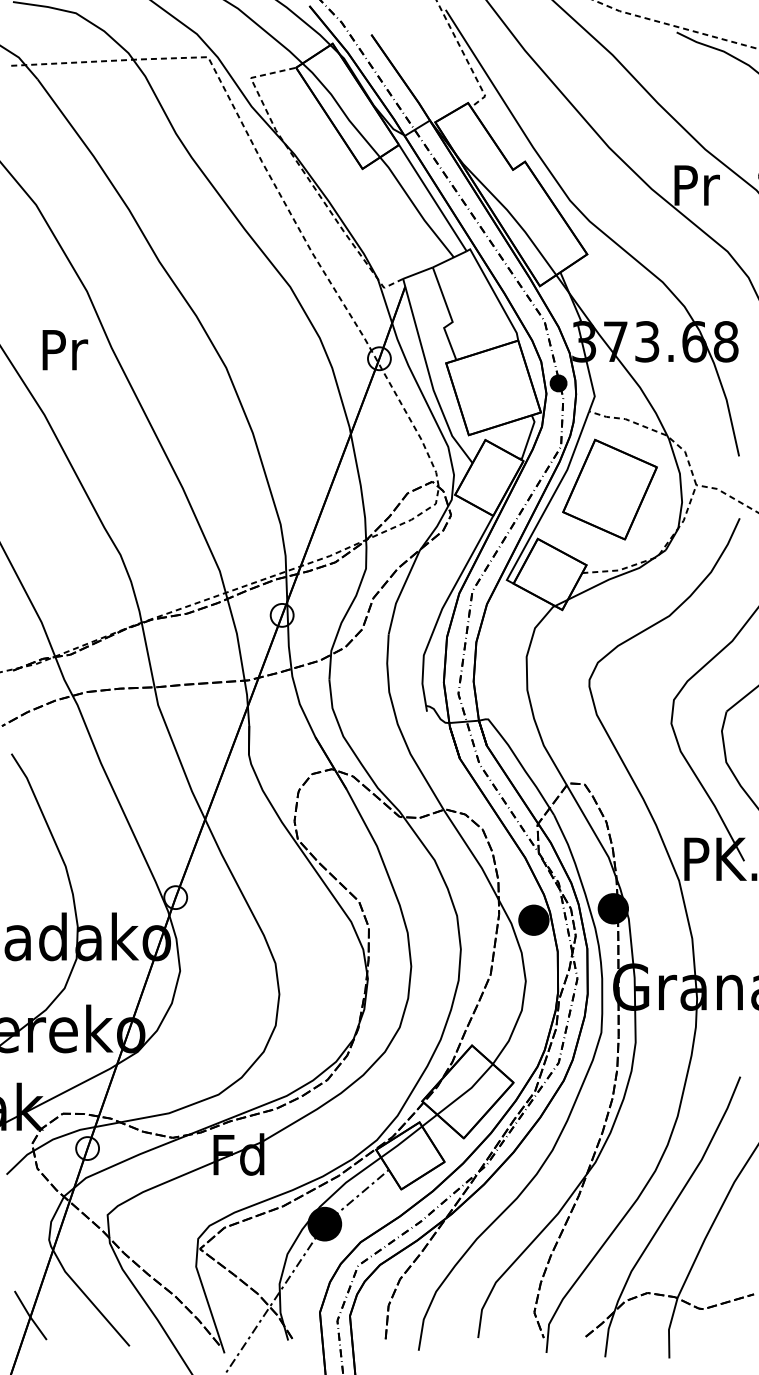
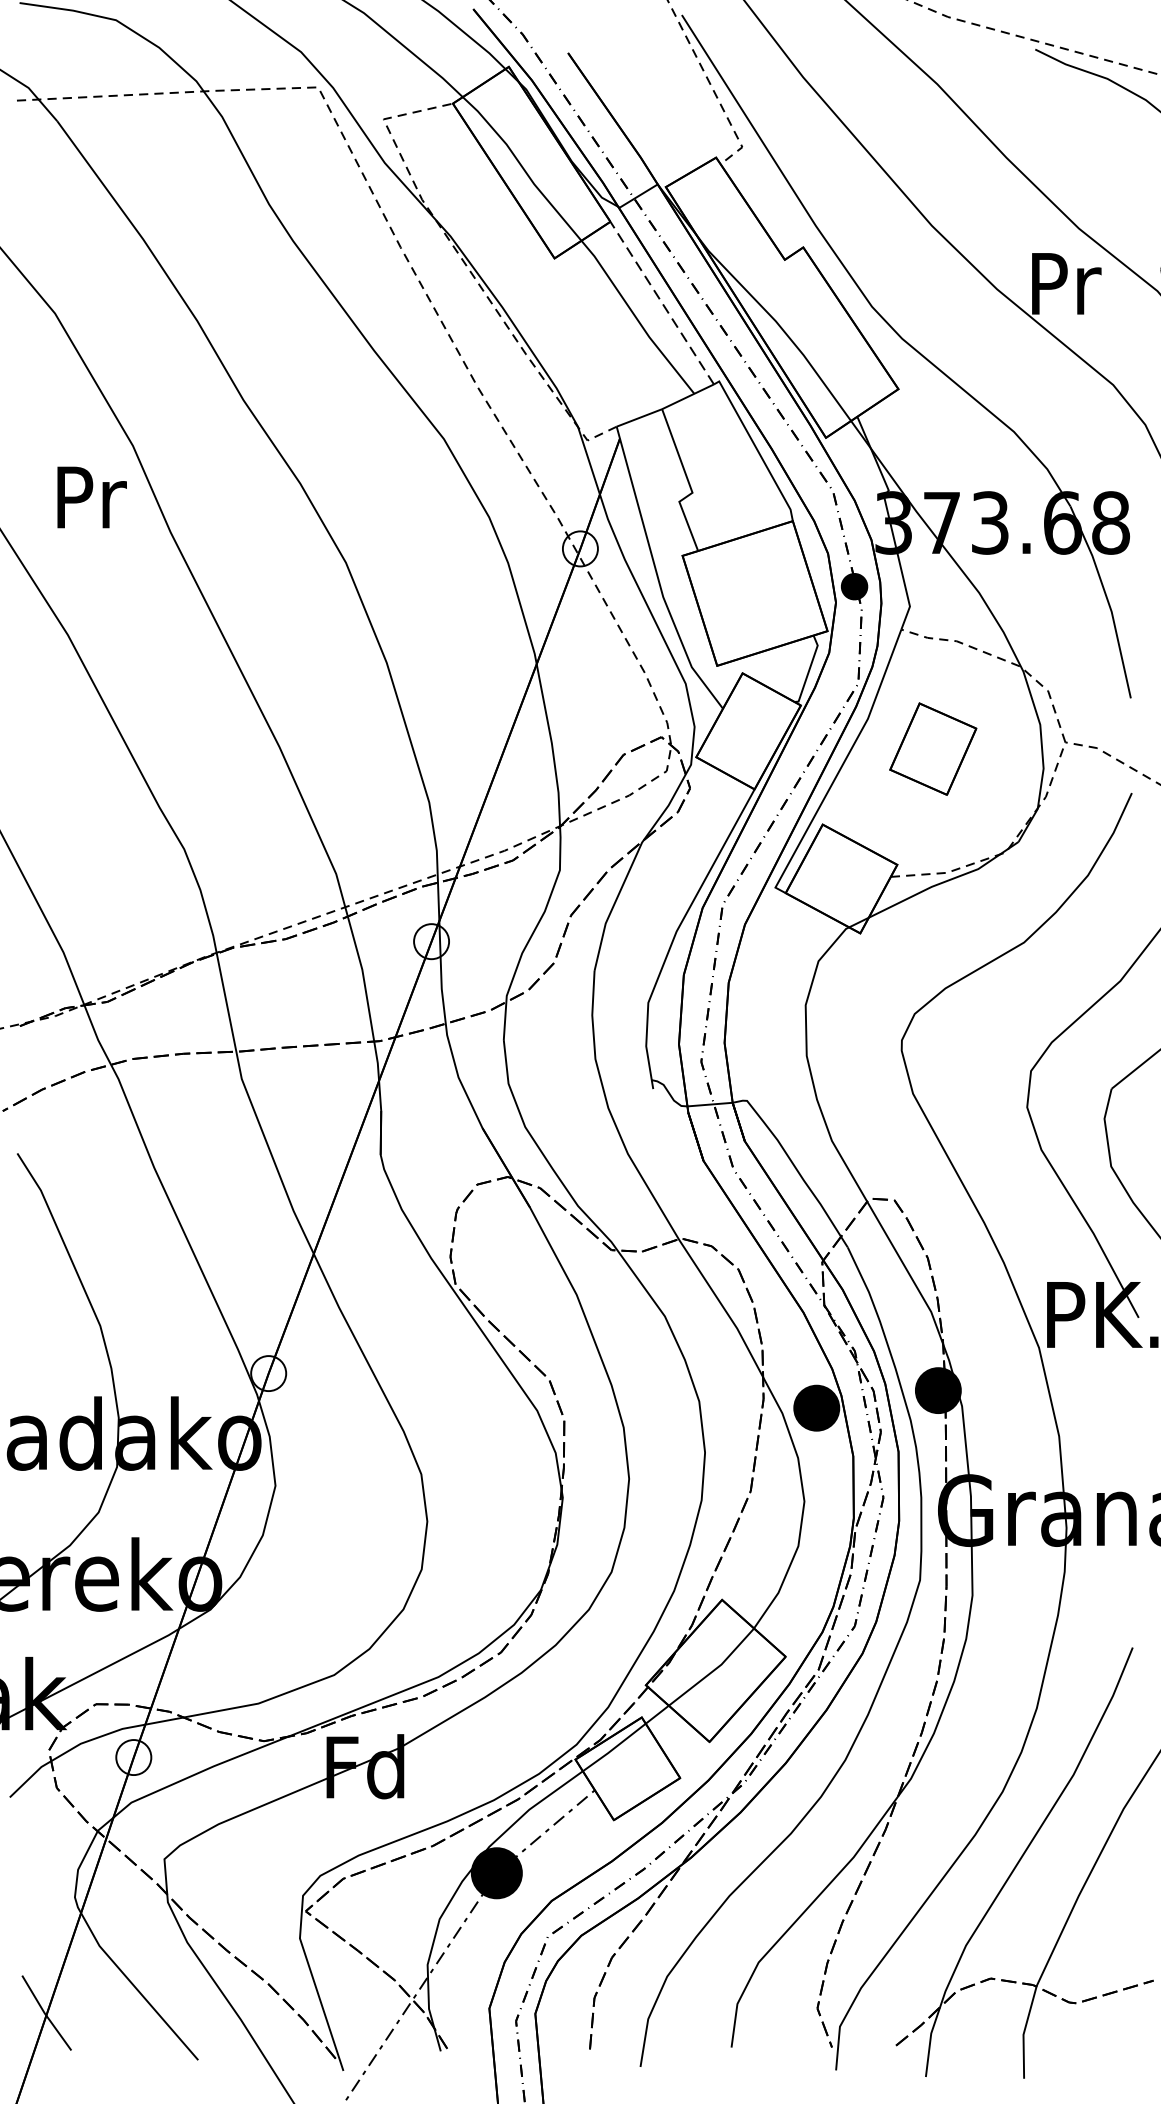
line: (432, 198) -> (661, 303), solid -> dashed
text: (65, 350) -> (92, 498), moved
part: (609, 489) -> (932, 749), size x0.6

